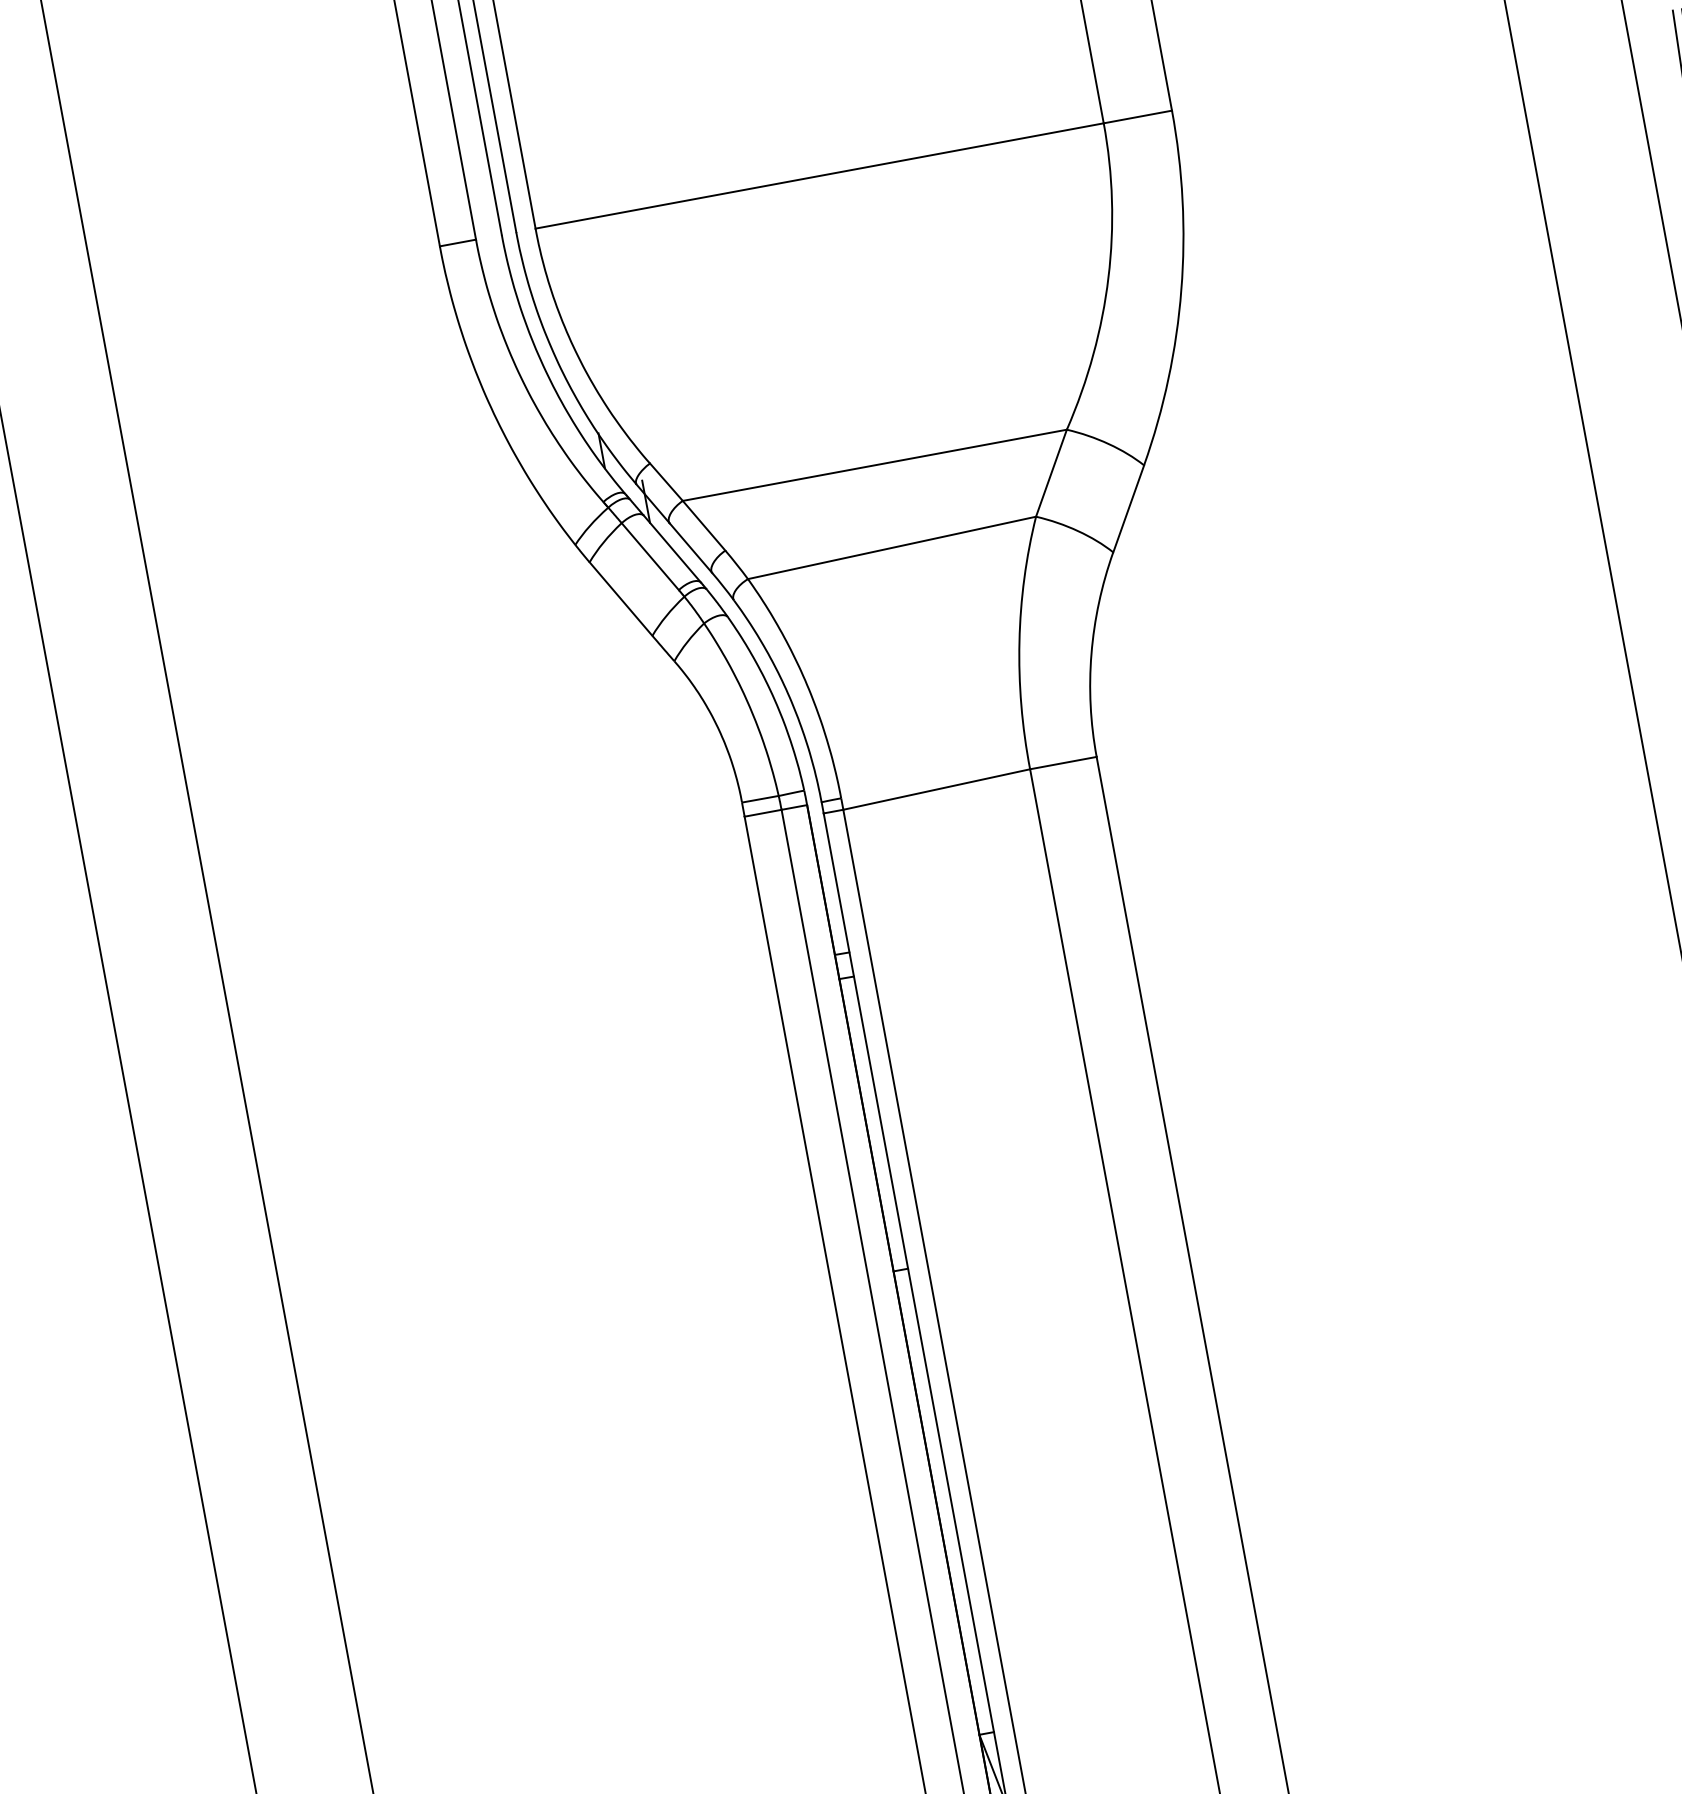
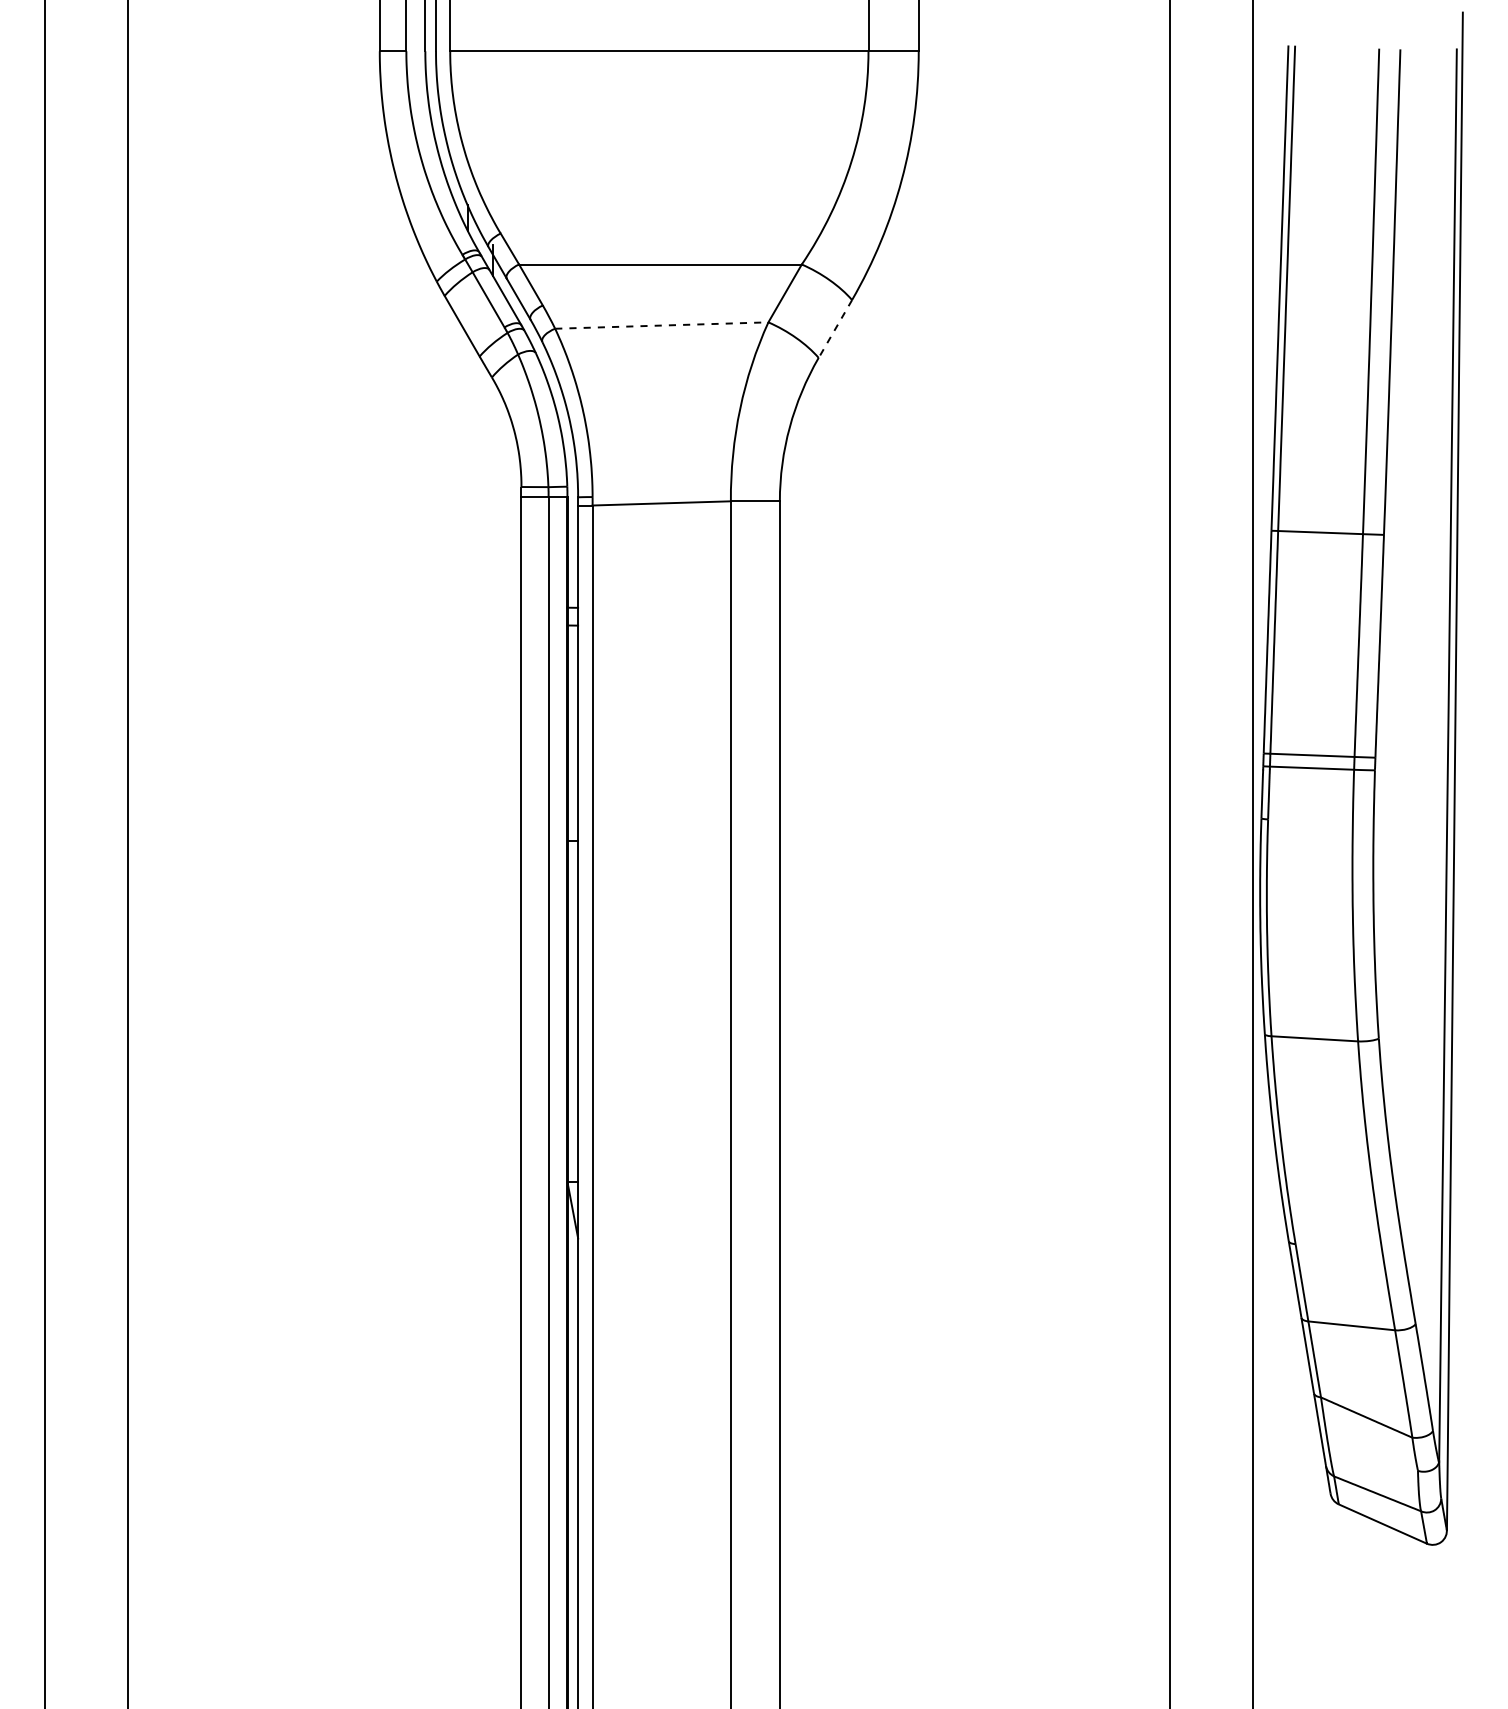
line: (1128, 509) -> (835, 329), solid -> dashed
line: (891, 547) -> (661, 325), solid -> dashed

